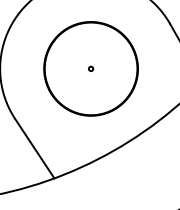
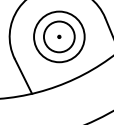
circle: (89, 68) -> (58, 36), size x0.6

